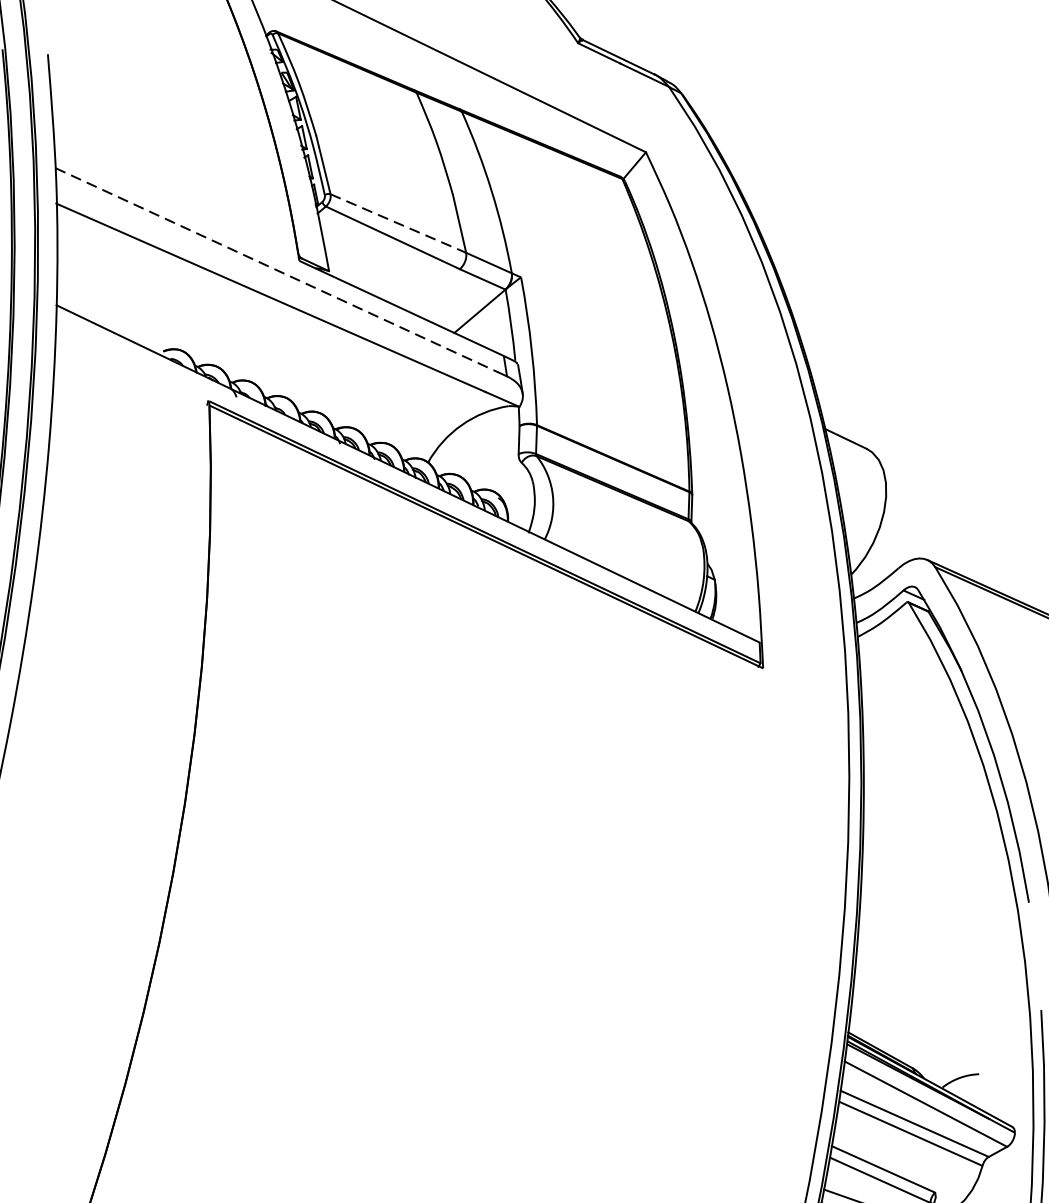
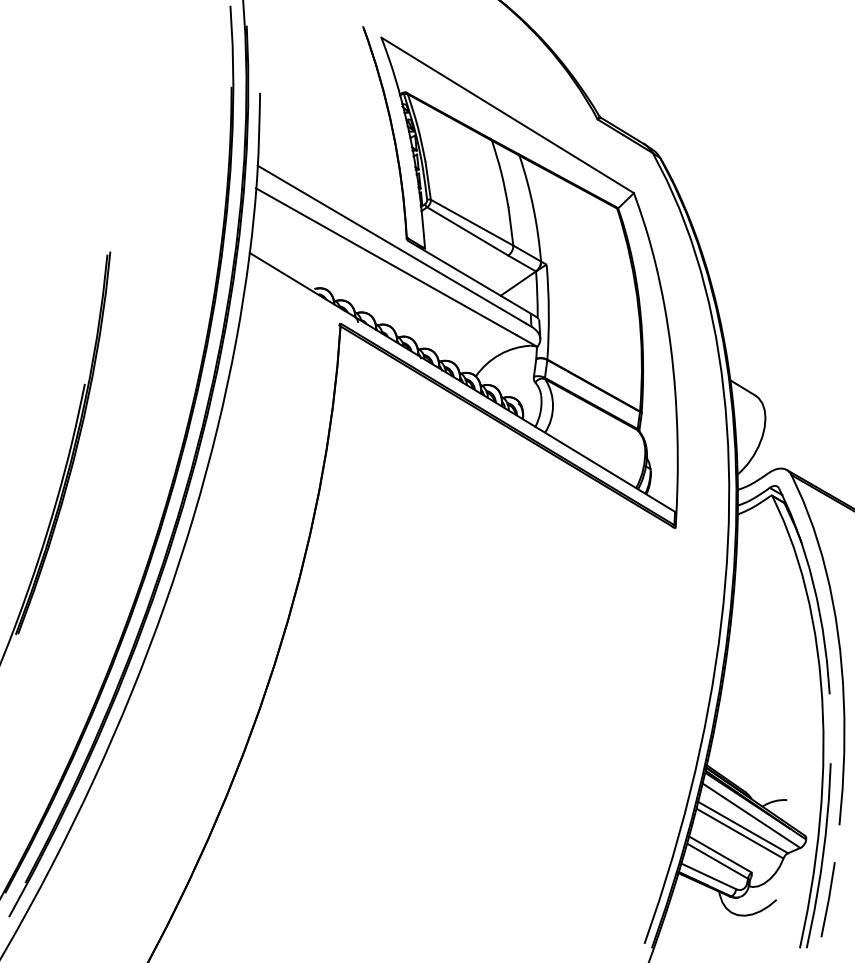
line: (398, 223) -> (472, 222), dashed -> solid
line: (276, 270) -> (391, 244), dashed -> solid

